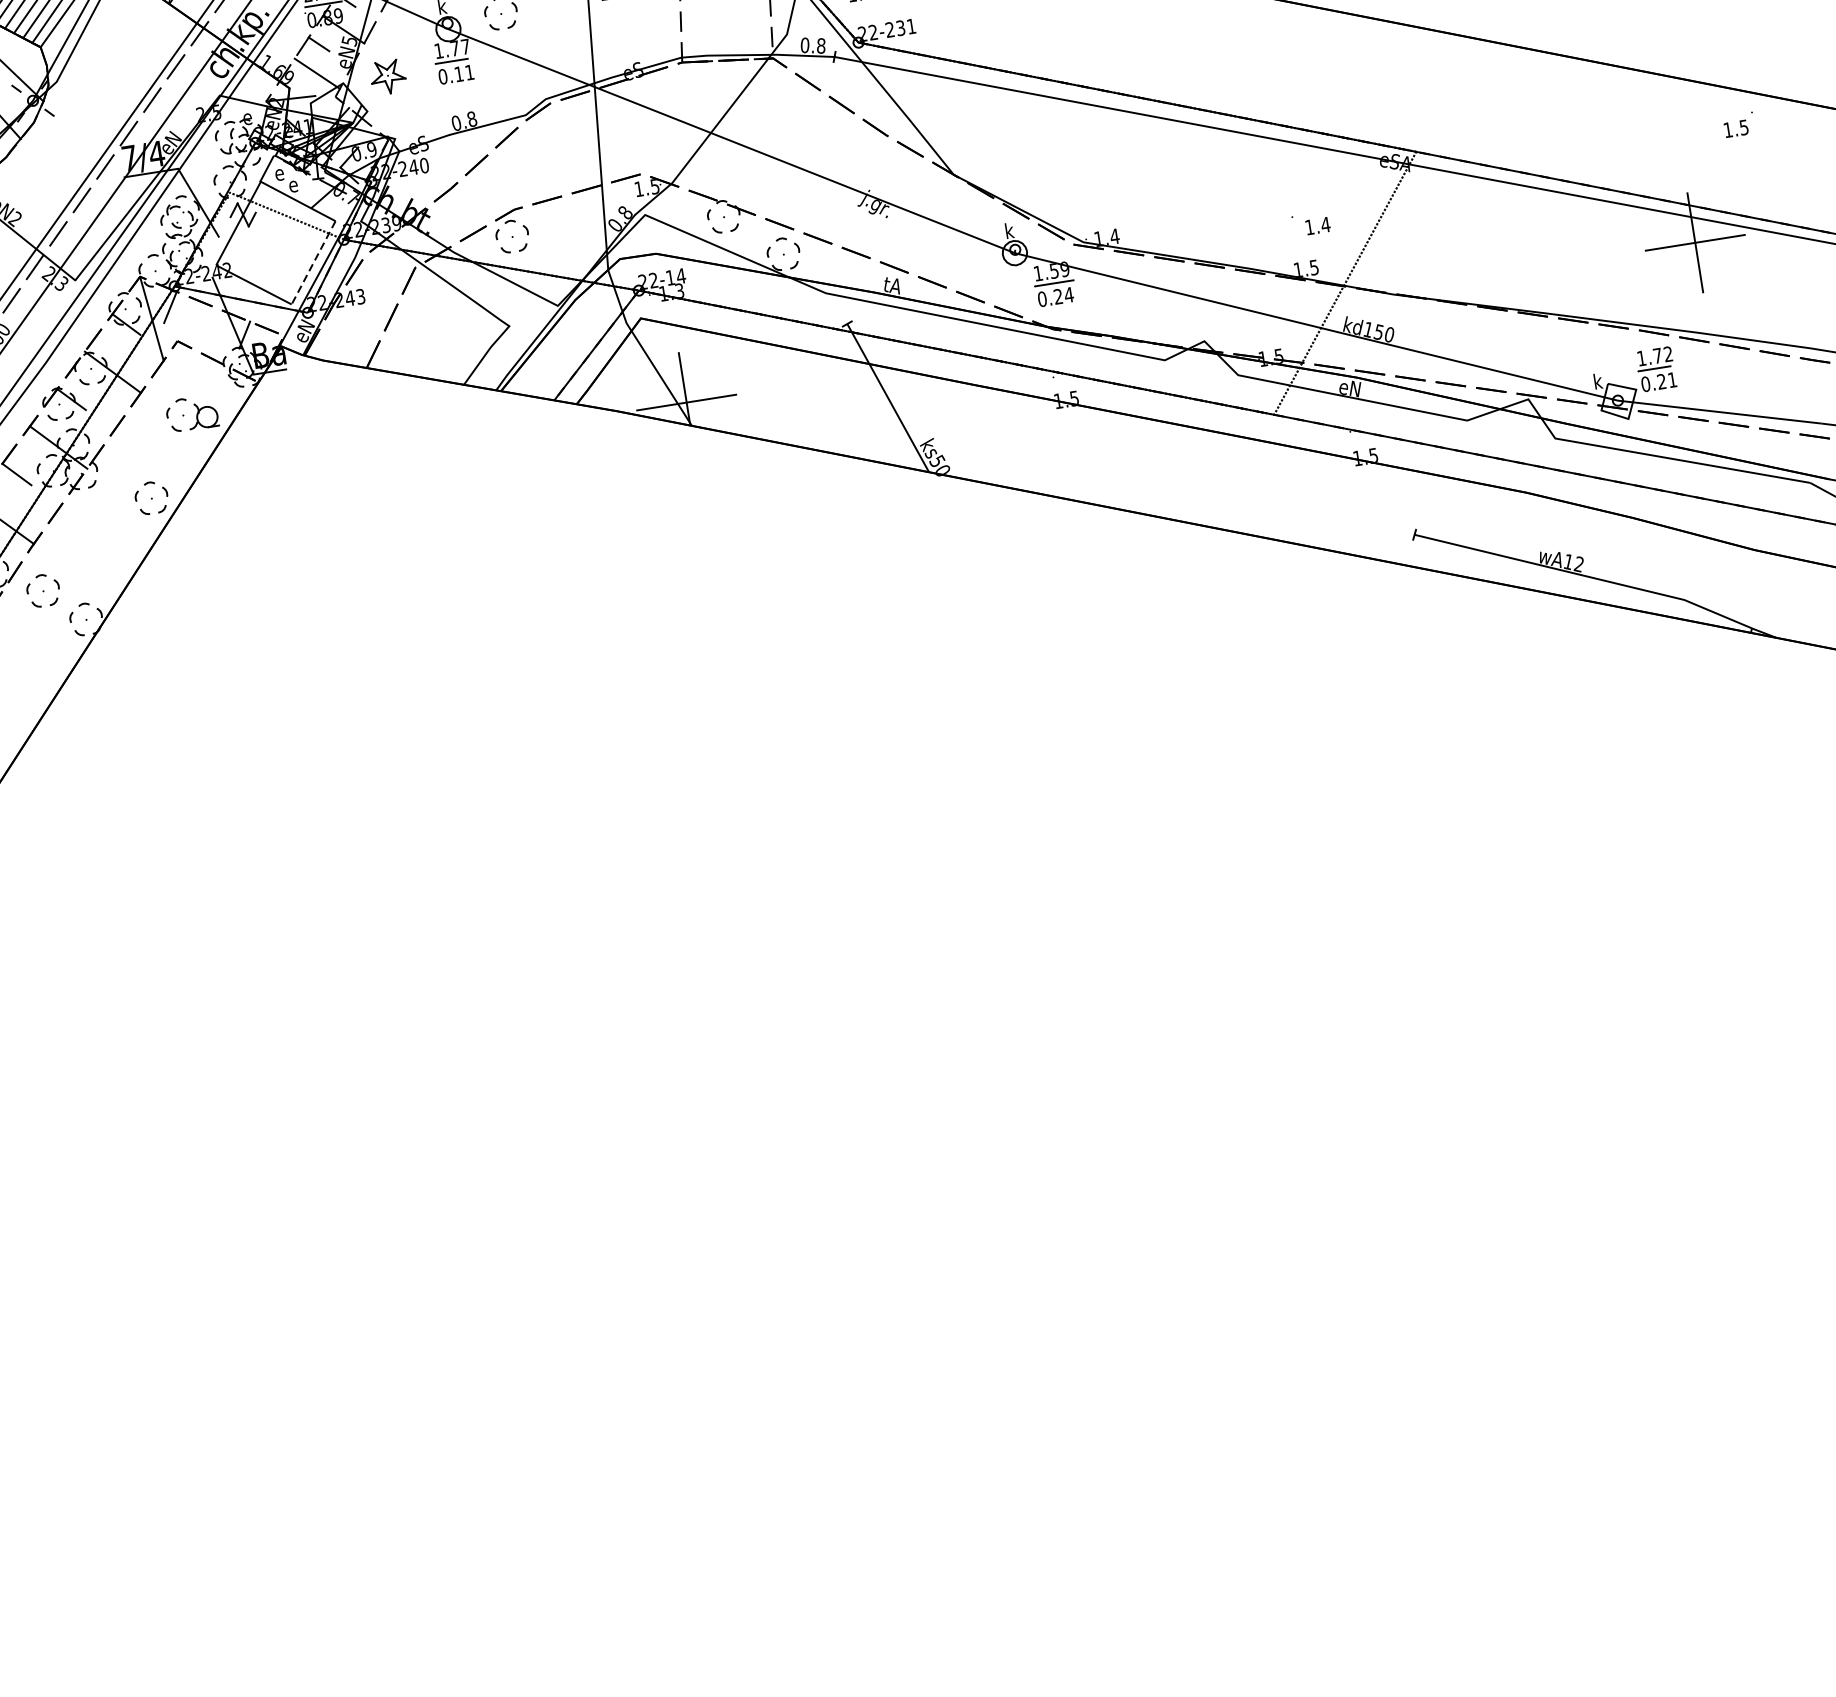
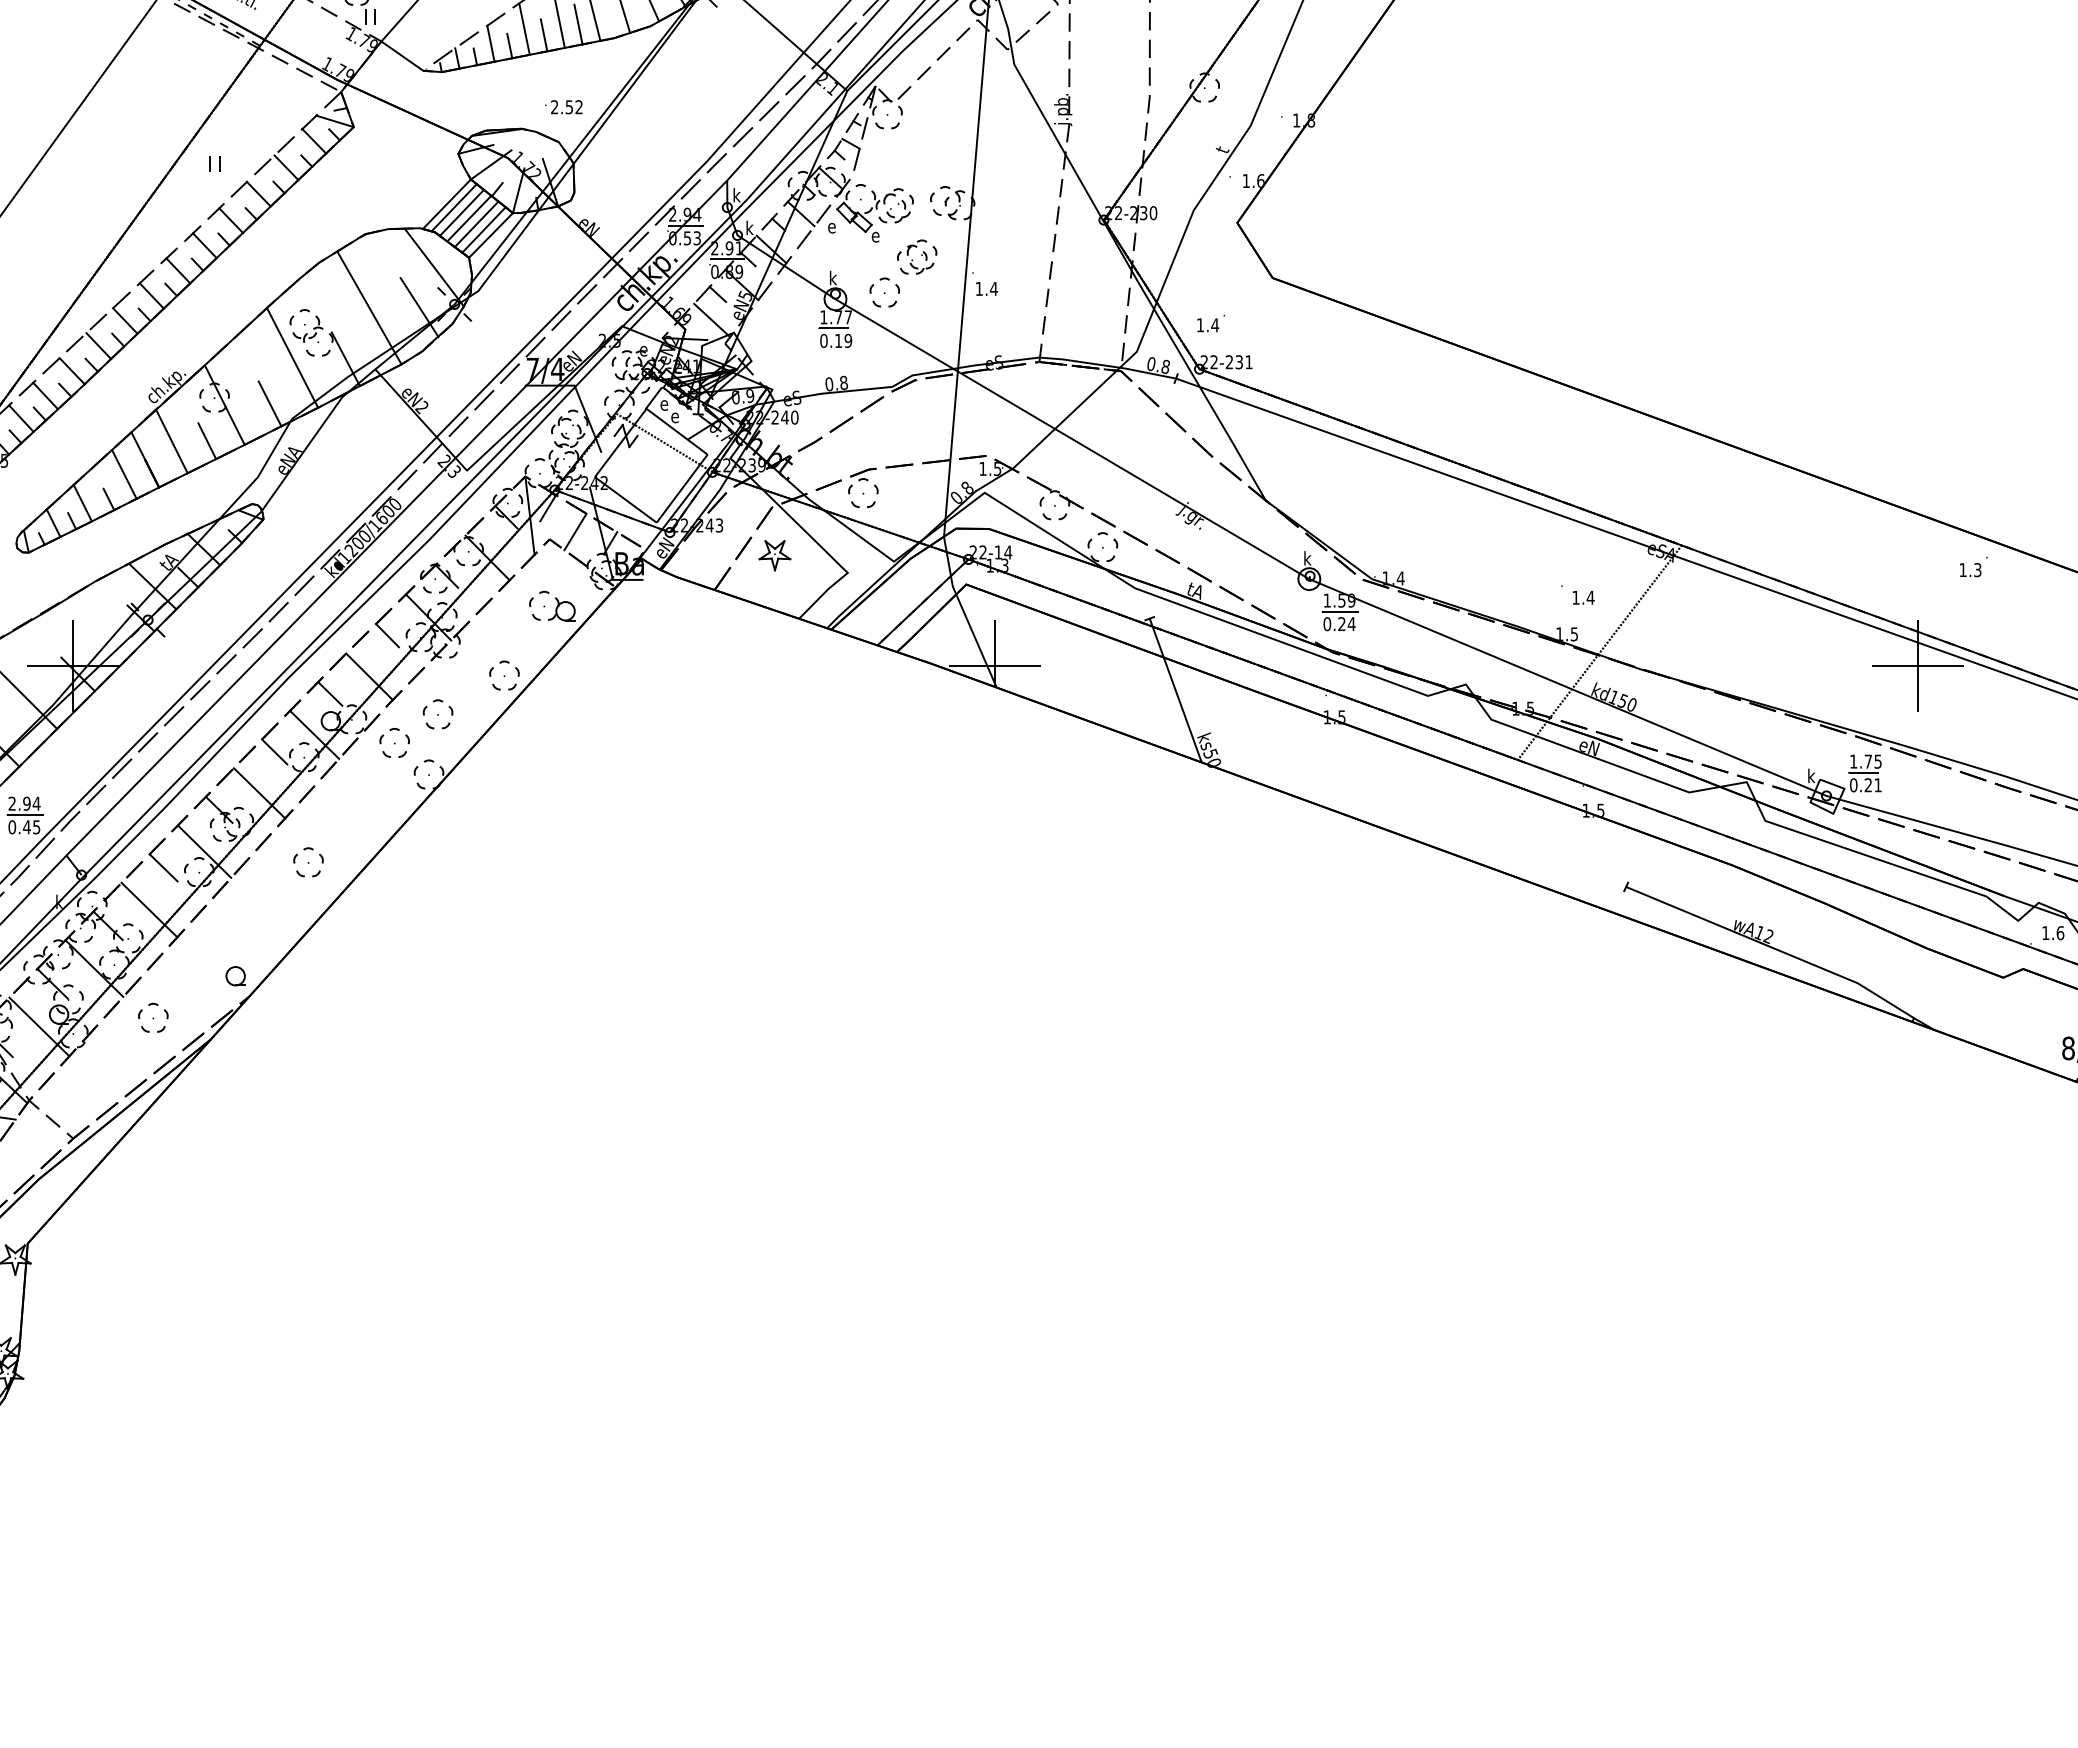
text: (469, 72) -> (848, 340), 0.11 -> 0.19
part: (387, 77) -> (774, 555), moved
text: (1743, 126) -> (1977, 569), 1.5 -> 1.3
line: (313, 262) -> (682, 488), dashed -> solid
line: (204, 328) -> (575, 531), added
text: (1667, 354) -> (1877, 761), 1.72 -> 1.75
part: (85, 552) -> (437, 714), added

